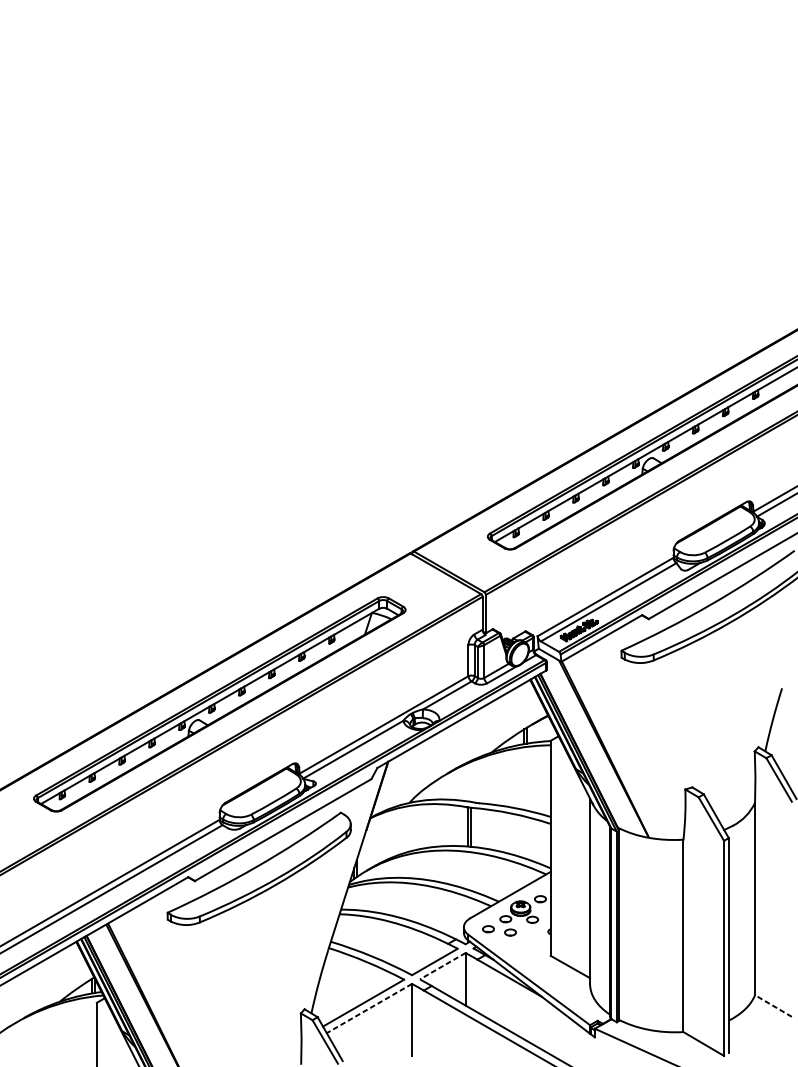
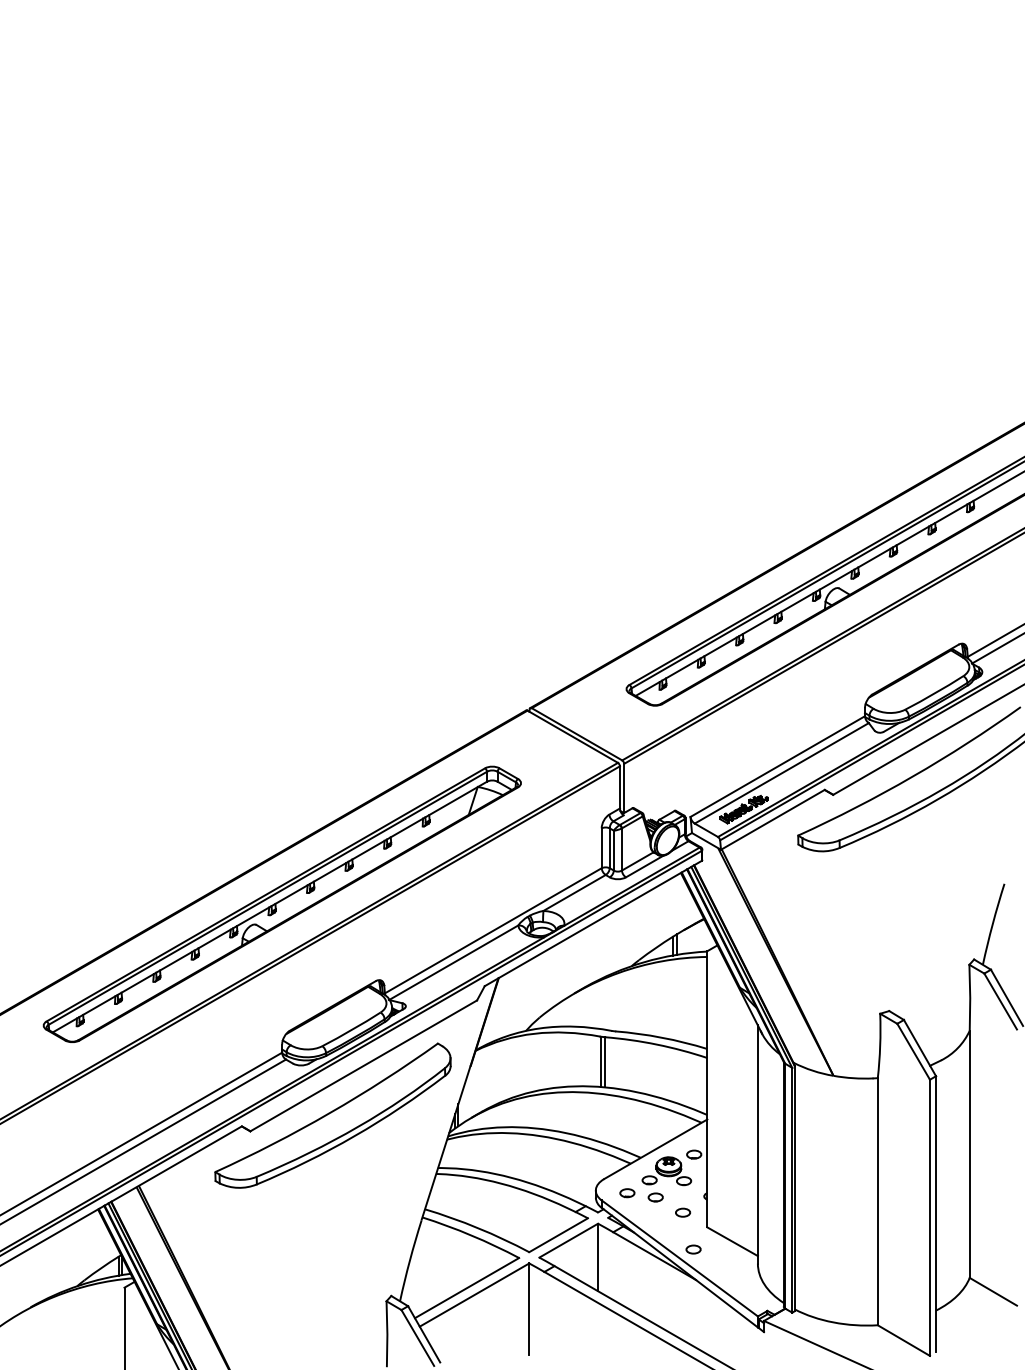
part: (532, 944) -> (683, 1212), added
line: (442, 966) -> (568, 1240), dashed -> solid
part: (539, 973) -> (693, 1249), added
line: (772, 1005) -> (992, 1291), dashed -> solid
line: (369, 1008) -> (474, 1295), dashed -> solid

